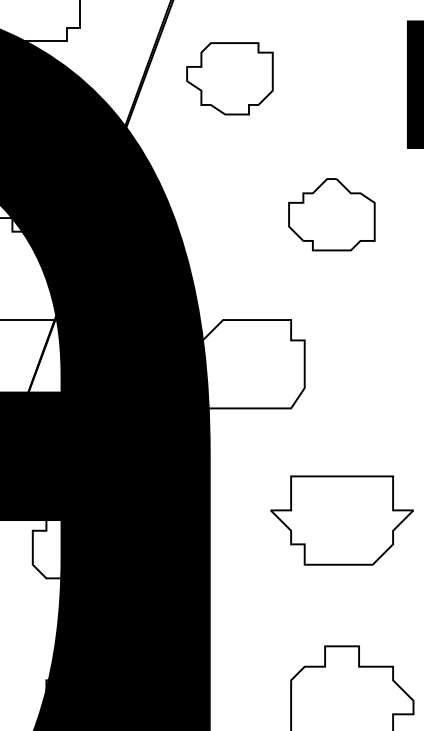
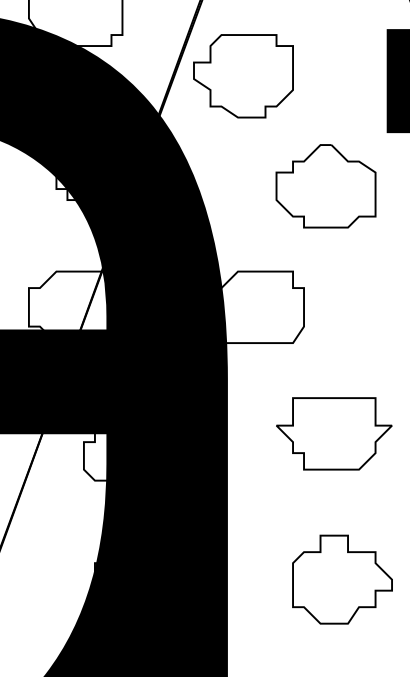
part: (229, 79) -> (243, 76), size x1.43
part: (331, 214) -> (325, 186), size x1.43

